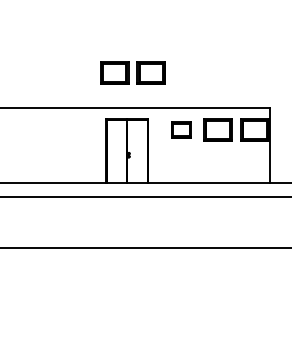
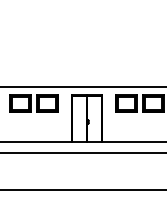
part: (132, 72) -> (33, 103), moved
part: (180, 129) -> (125, 103), size x1.43

